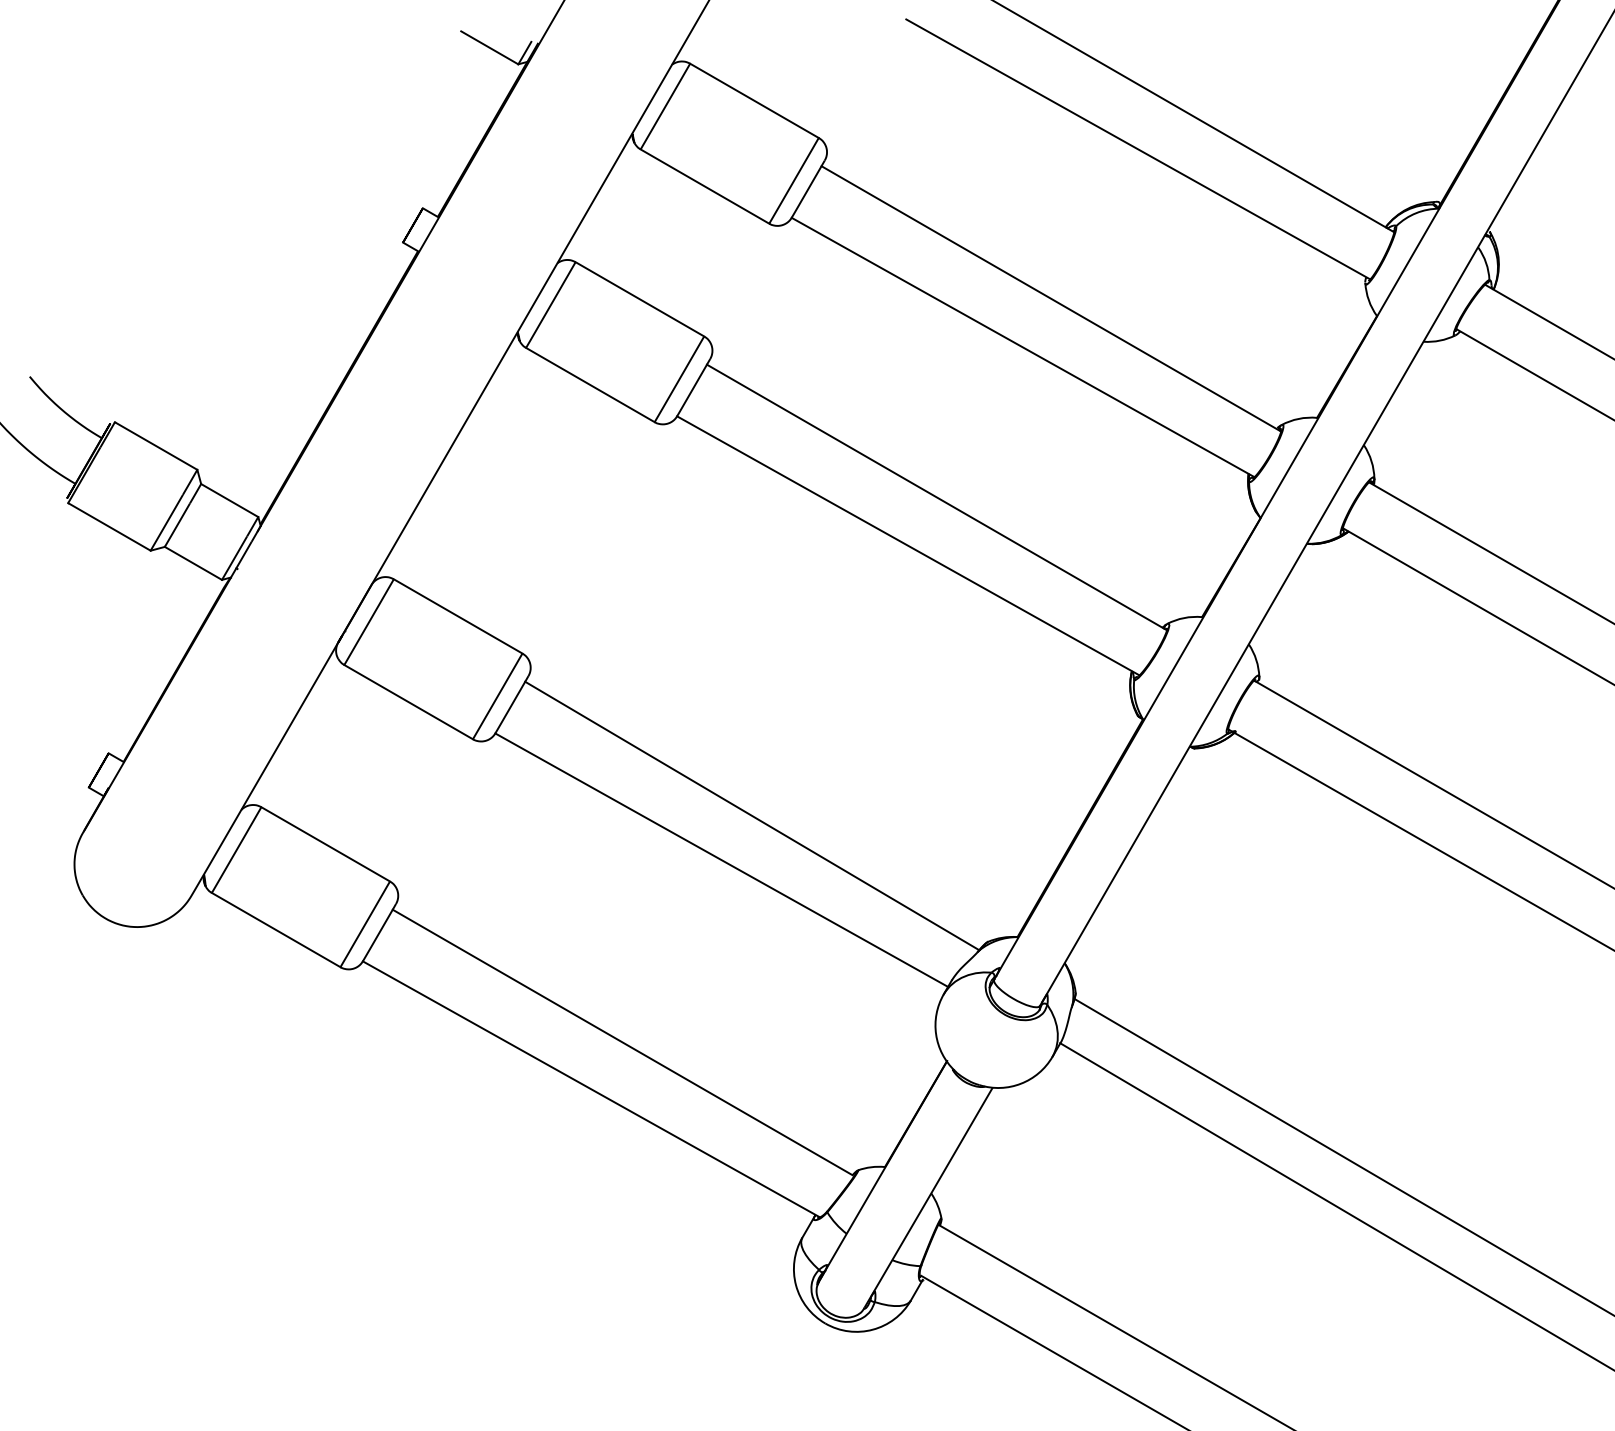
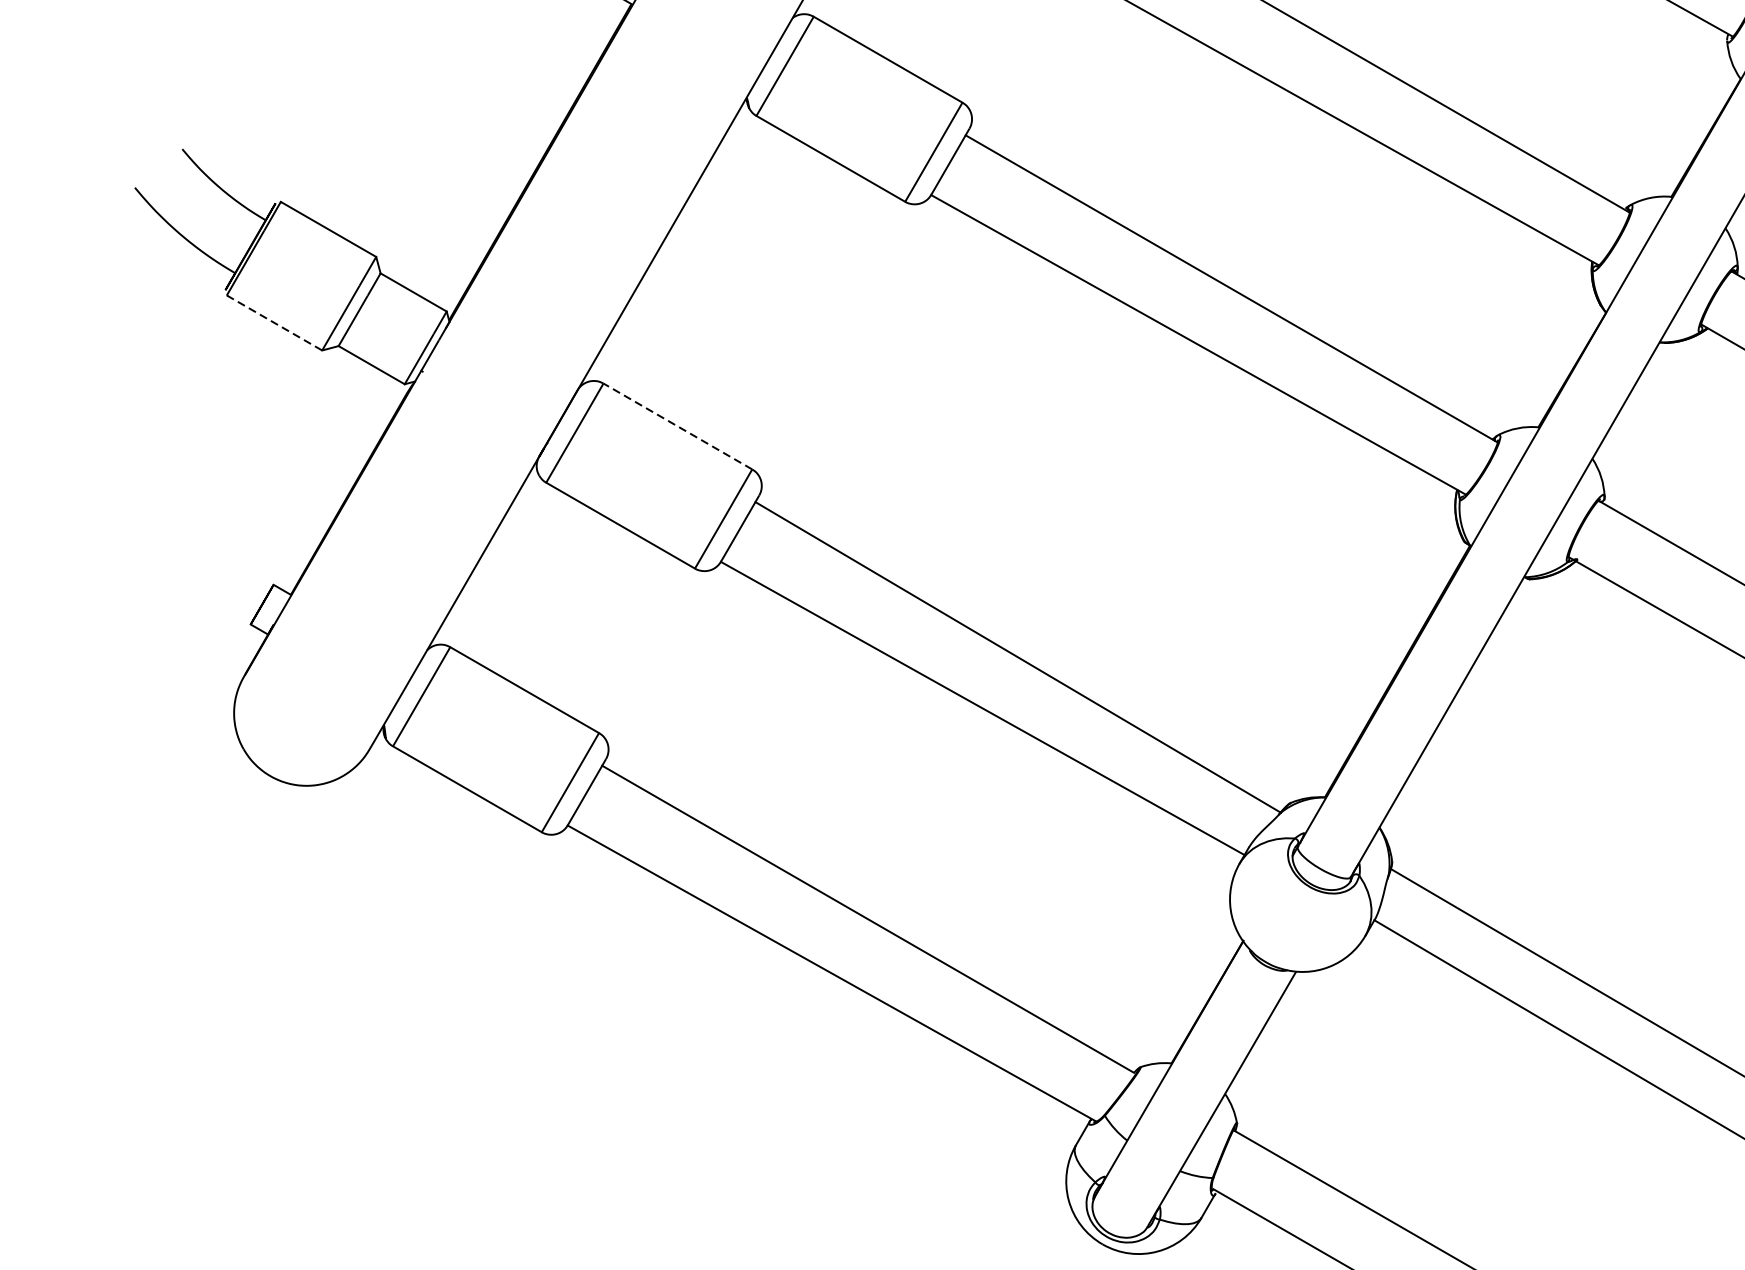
line: (109, 526) -> (274, 322), solid -> dashed
line: (457, 616) -> (677, 426), solid -> dashed

